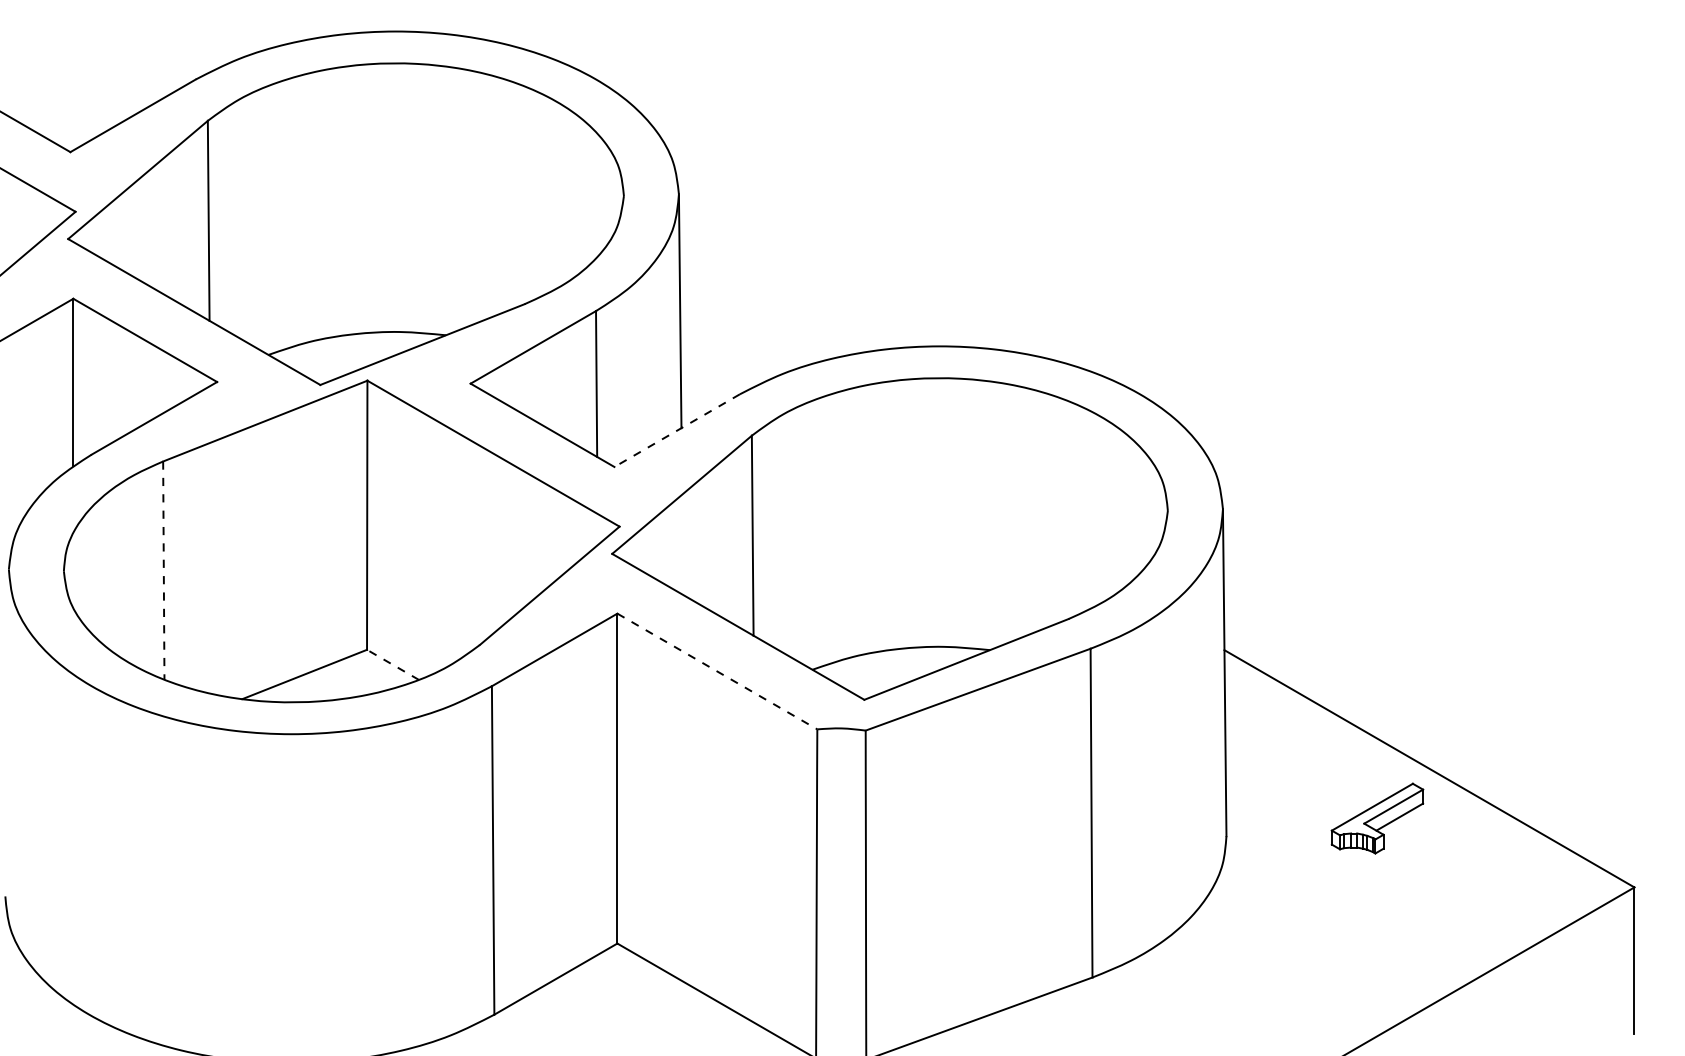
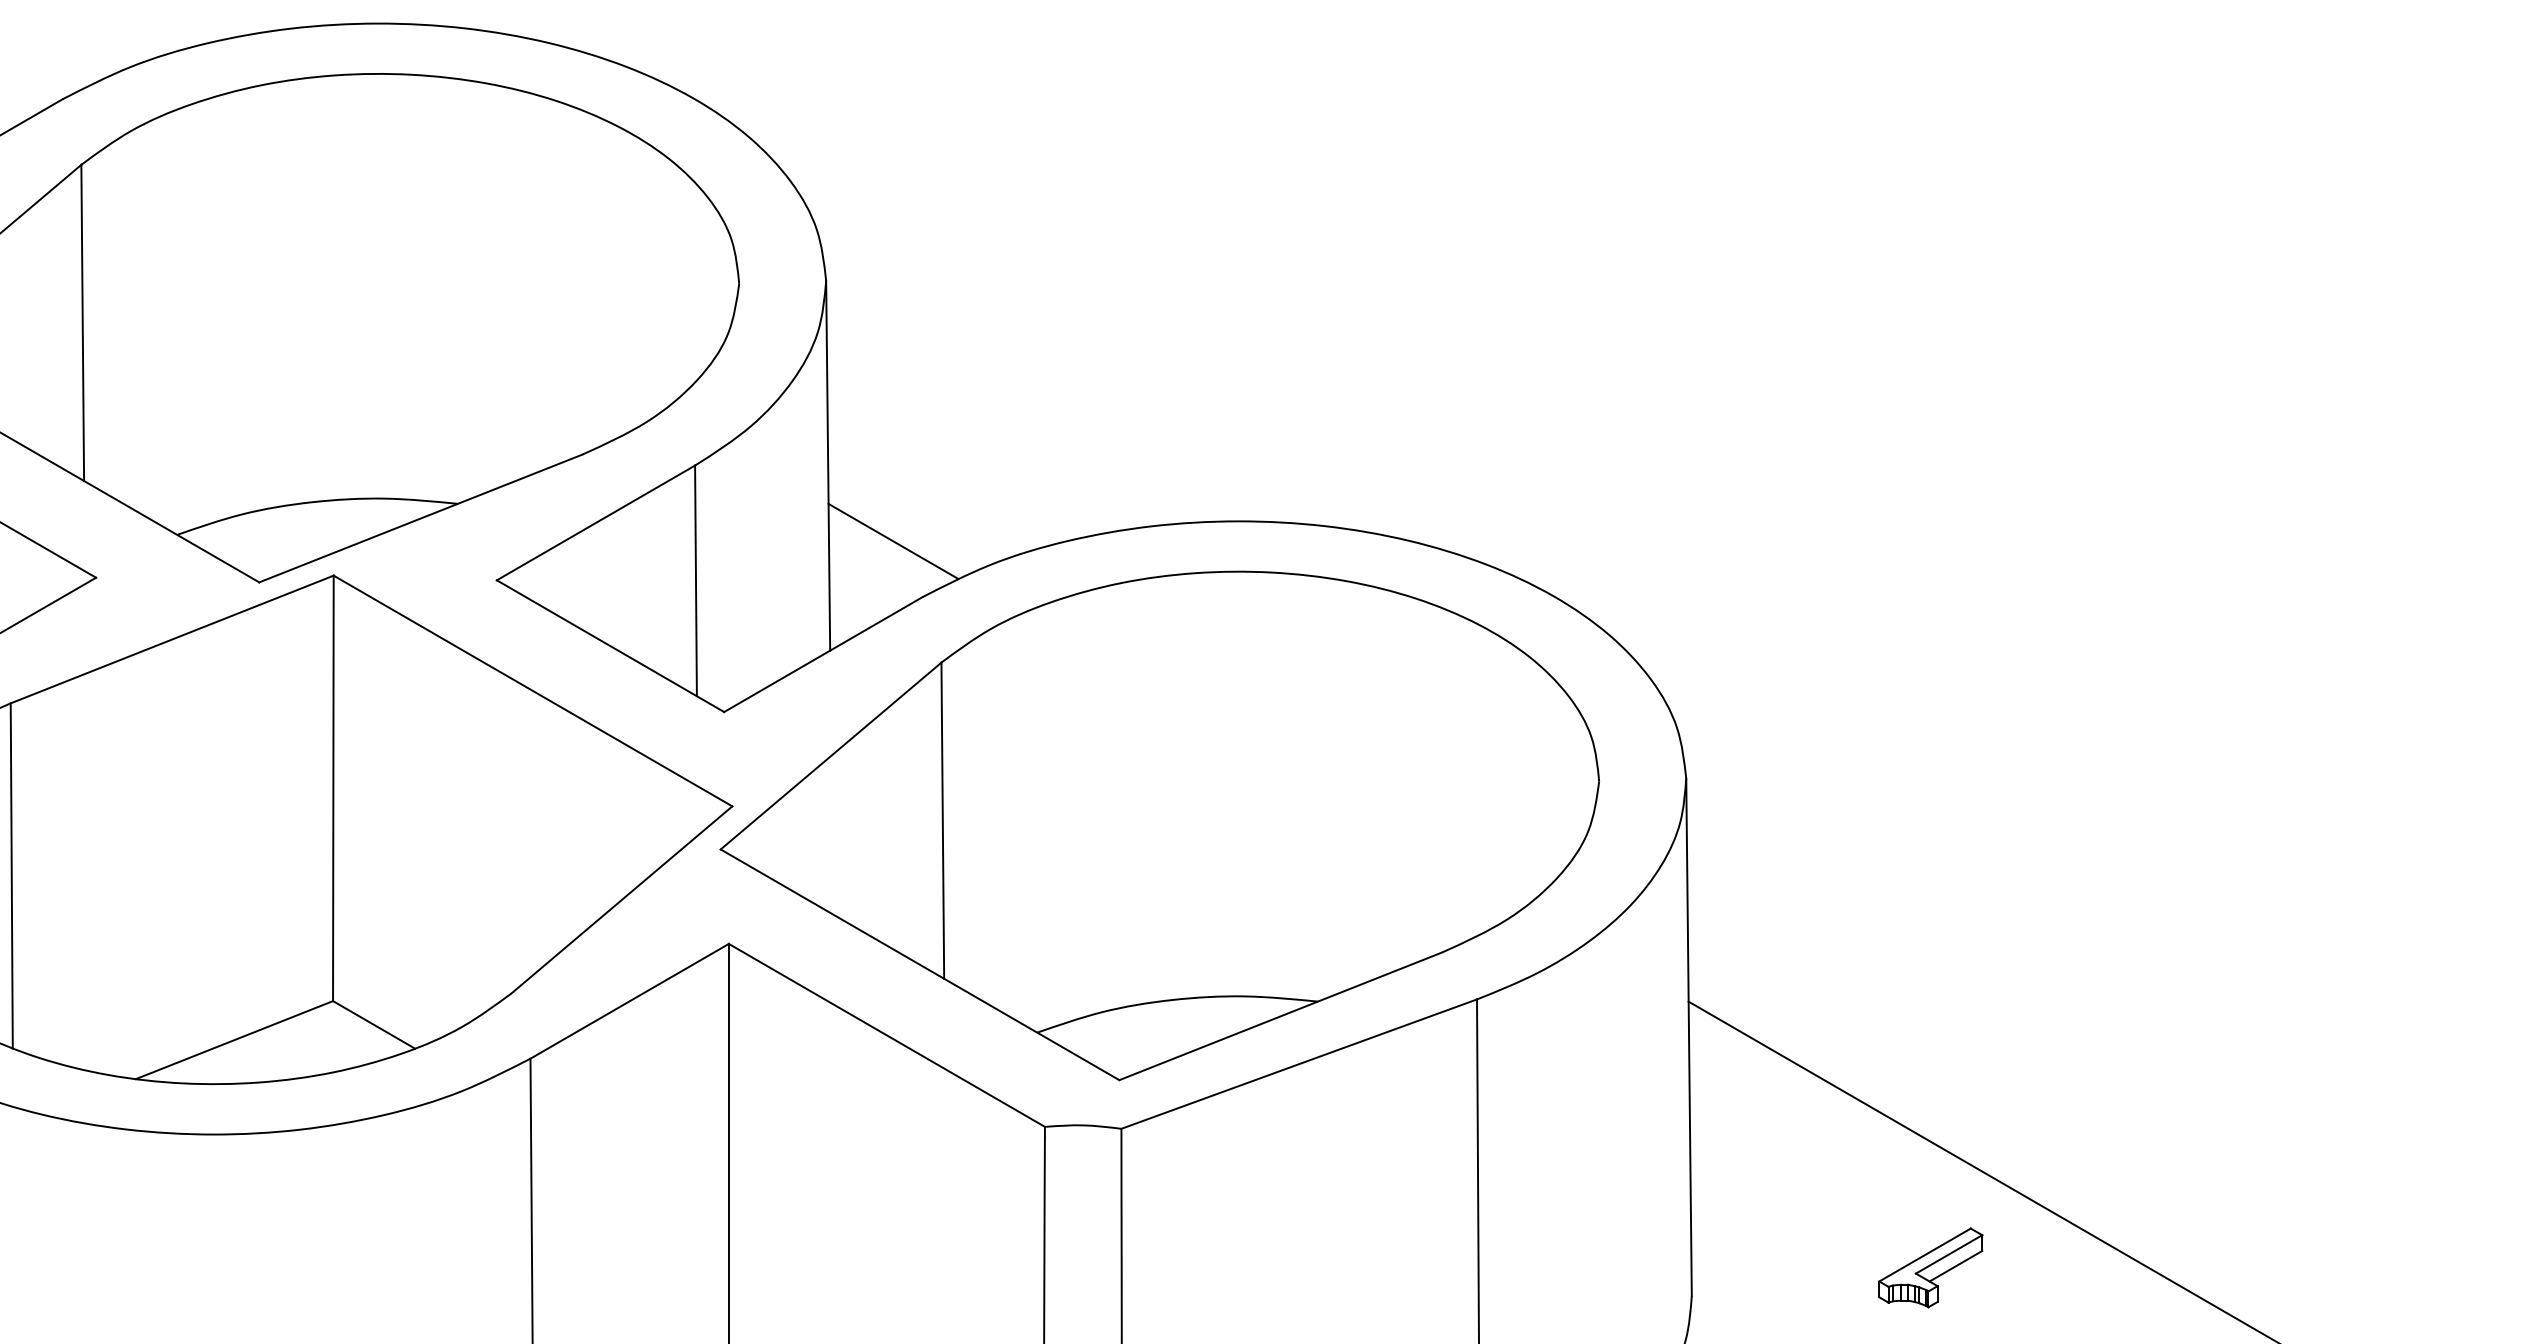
line: (721, 358) -> (893, 540), added
line: (676, 430) -> (822, 654), dashed -> solid
line: (163, 571) -> (11, 877), dashed -> solid
line: (392, 664) -> (373, 1024), dashed -> solid
line: (717, 671) -> (887, 1035), dashed -> solid
part: (1377, 818) -> (1930, 1267), size x0.71

